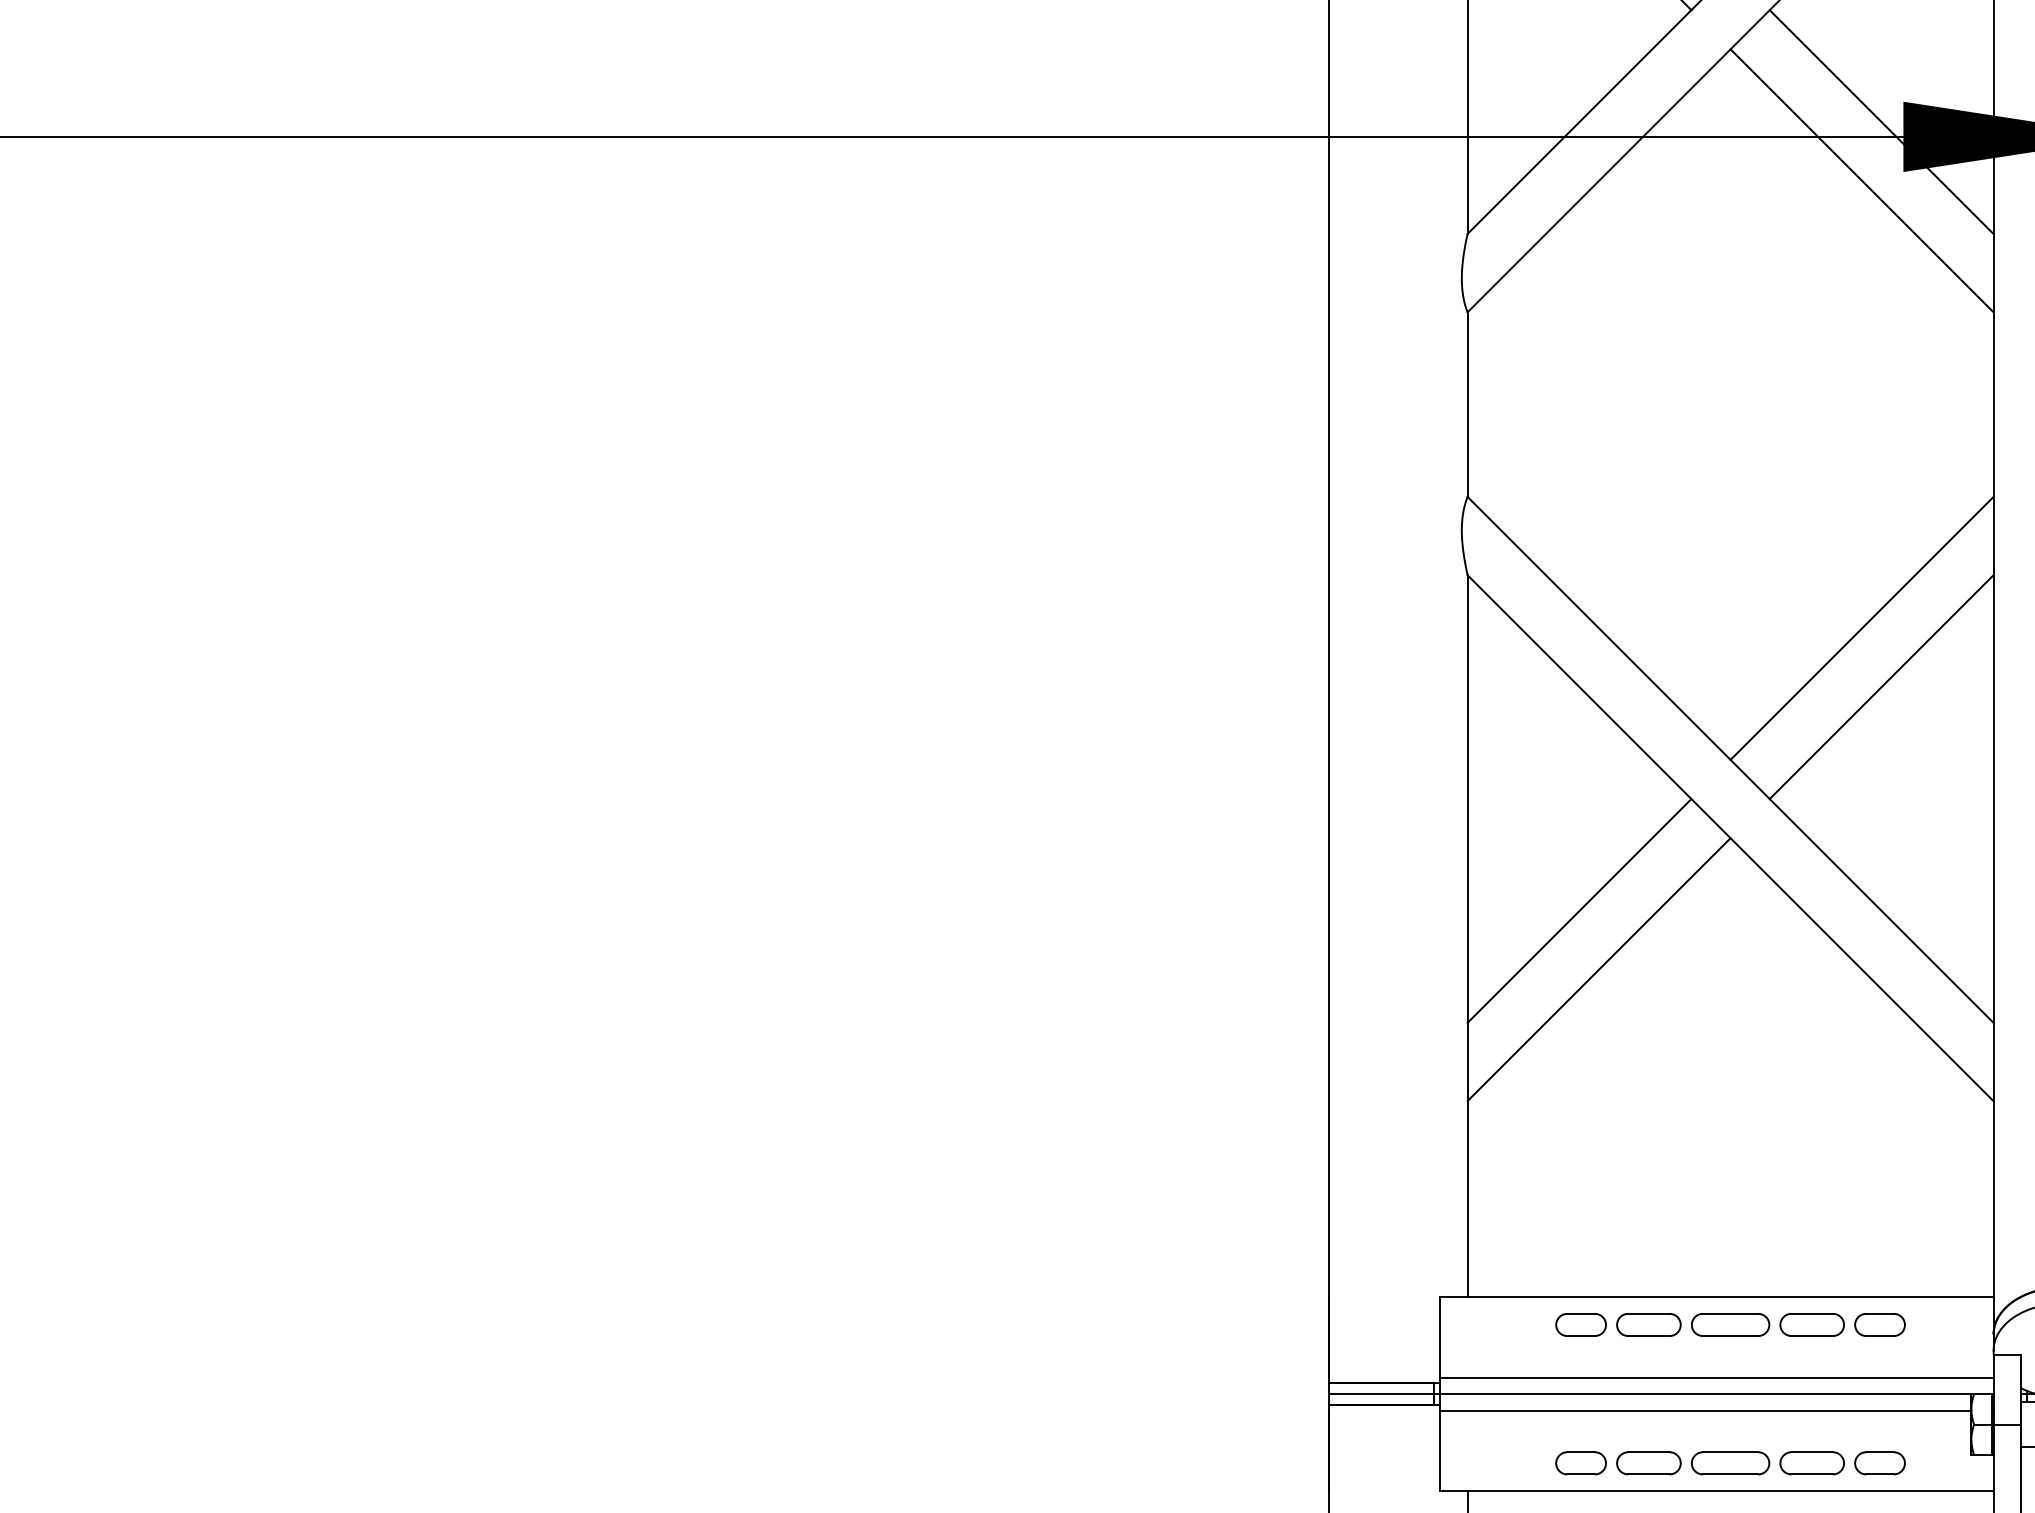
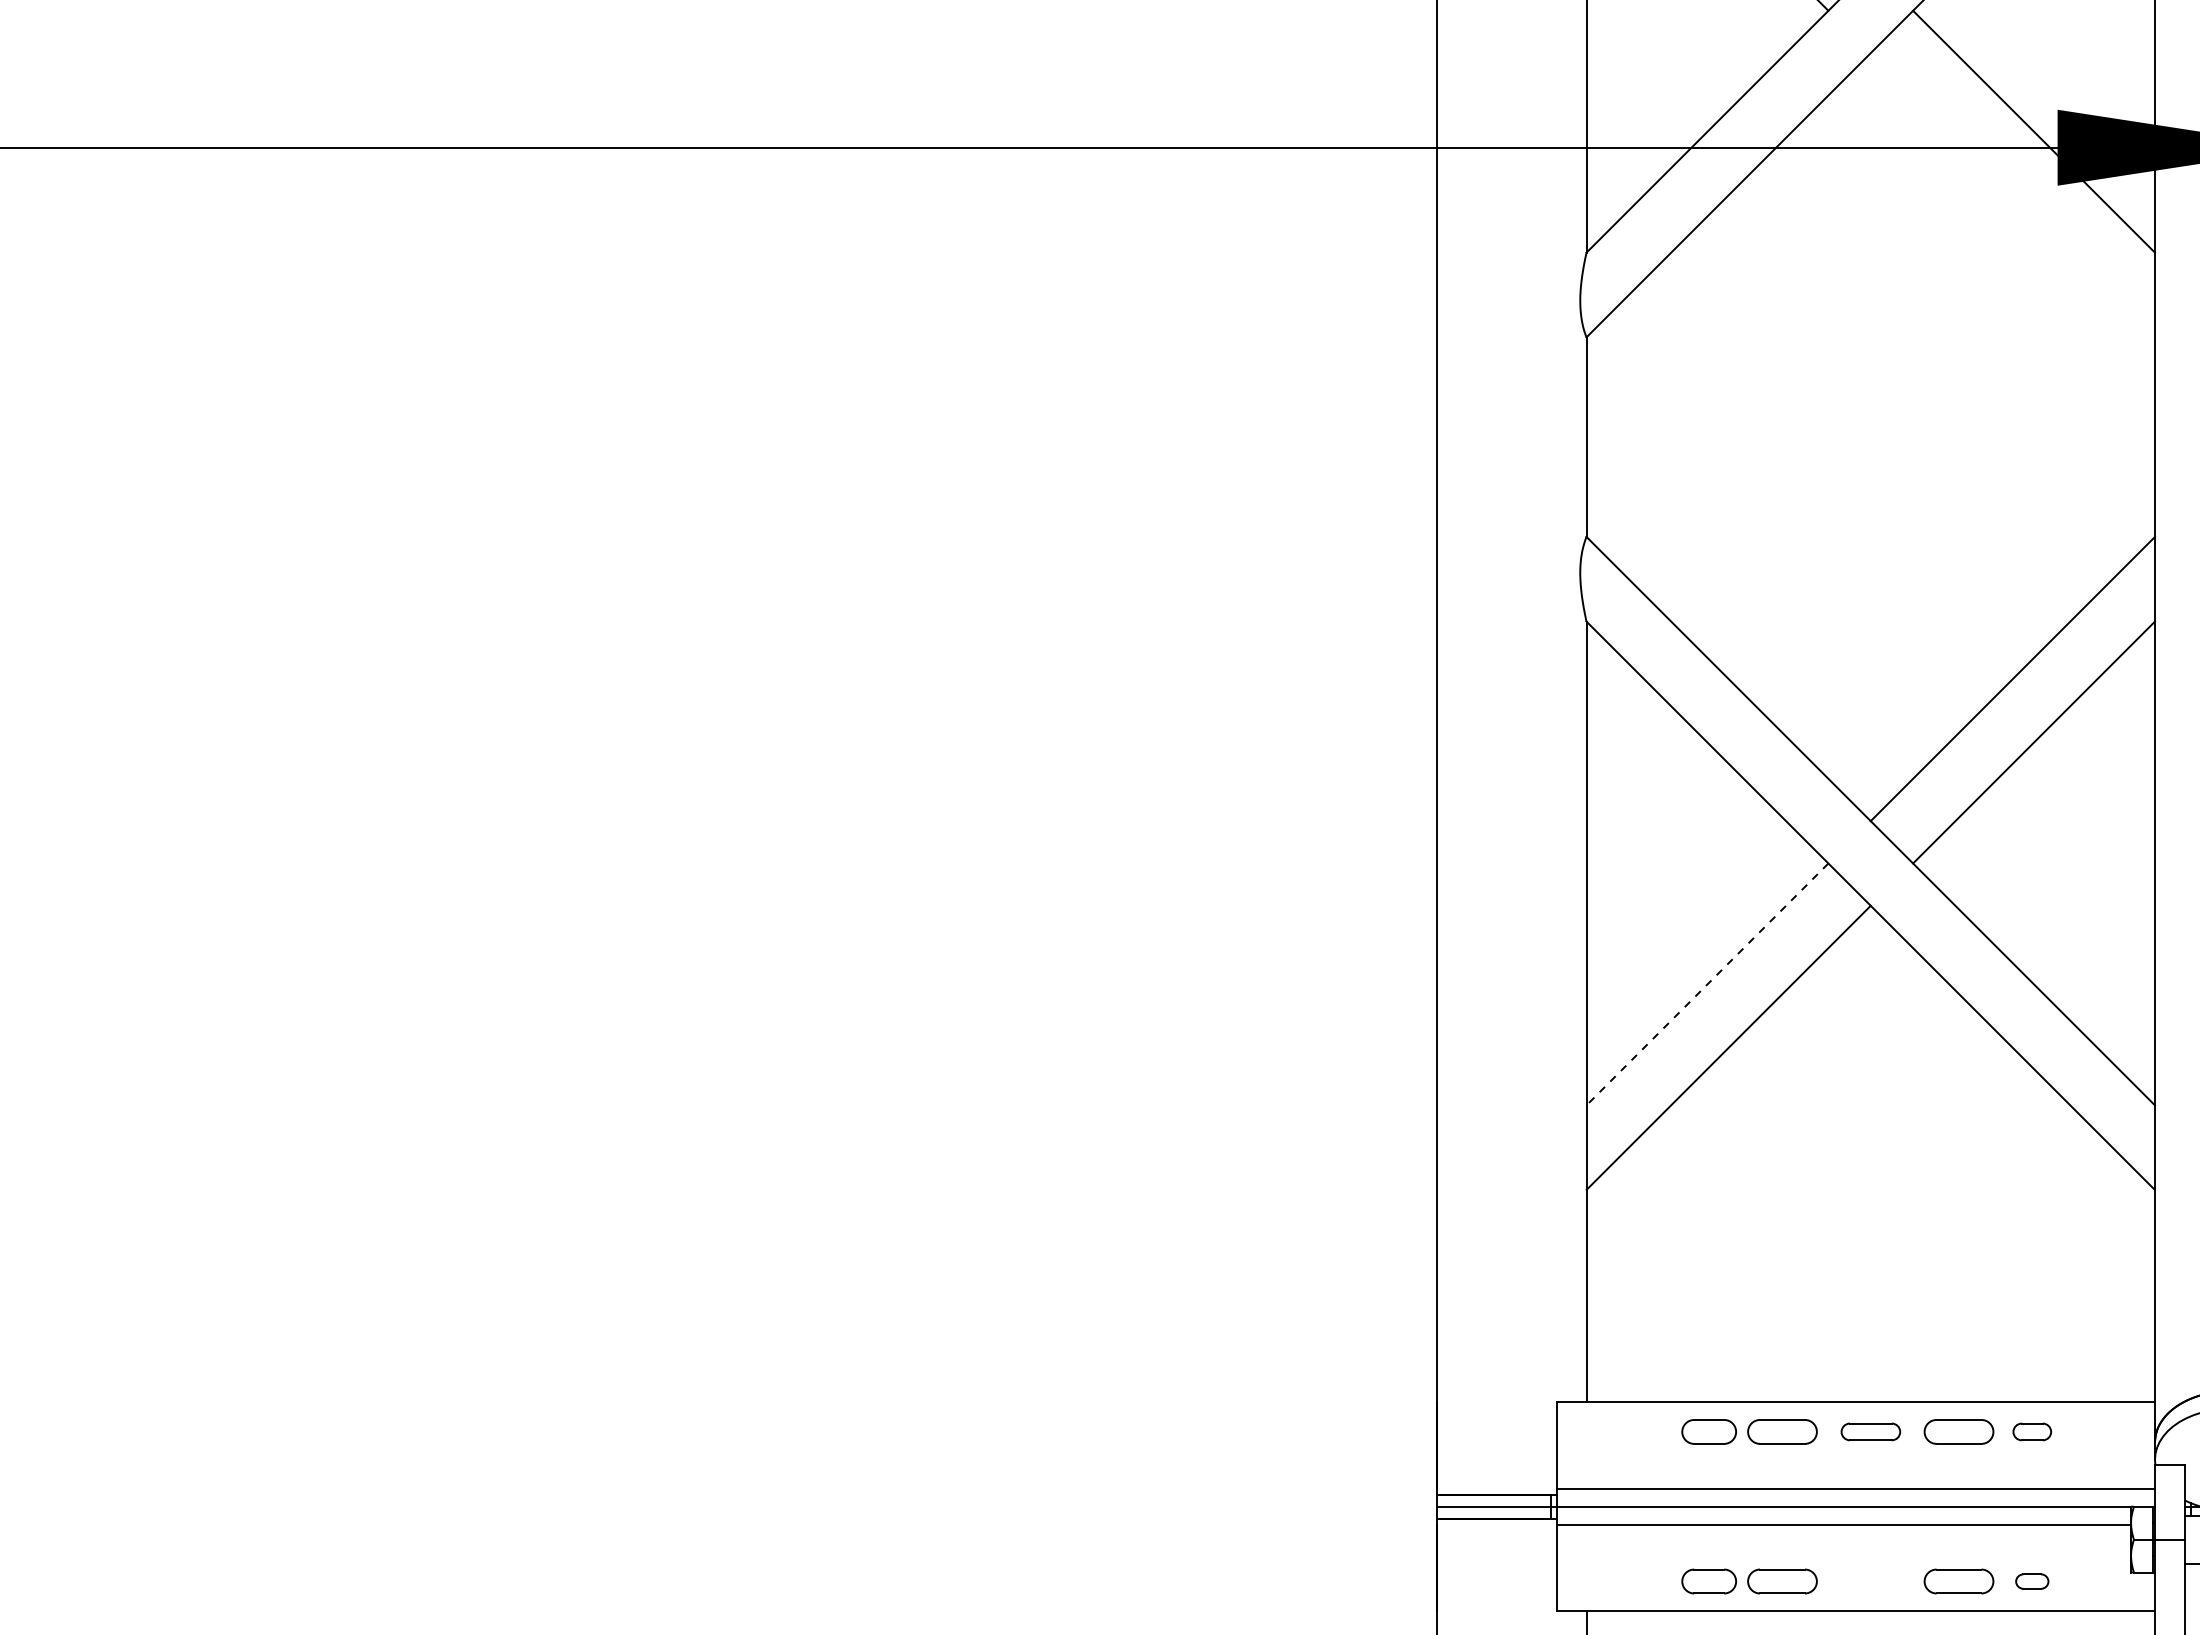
line: (1861, 180) -> (2012, 194), removed
line: (1579, 911) -> (1707, 985), solid -> dashed
part: (1730, 1324) -> (1870, 1431), size x0.7
part: (1879, 1324) -> (2031, 1431), size x0.7
part: (1730, 1463) -> (1870, 1581), removed
part: (1879, 1463) -> (2031, 1581), size x0.6

